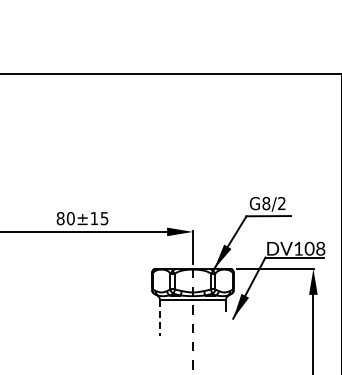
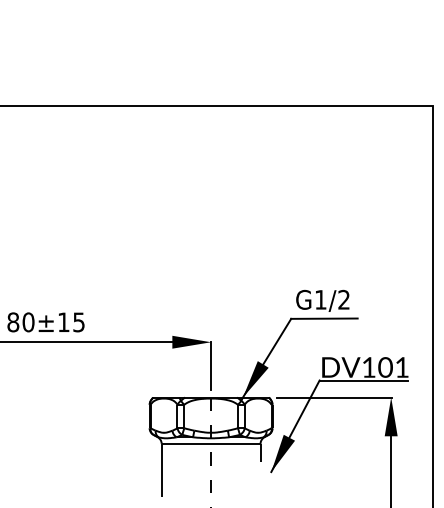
text: (266, 203) -> (321, 299), G8/2 -> G1/2
text: (320, 248) -> (401, 367), DV108 -> DV101
line: (159, 317) -> (161, 470), dashed -> solid

